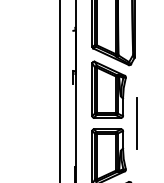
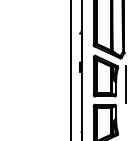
line: (136, 123) -> (125, 84), moved

